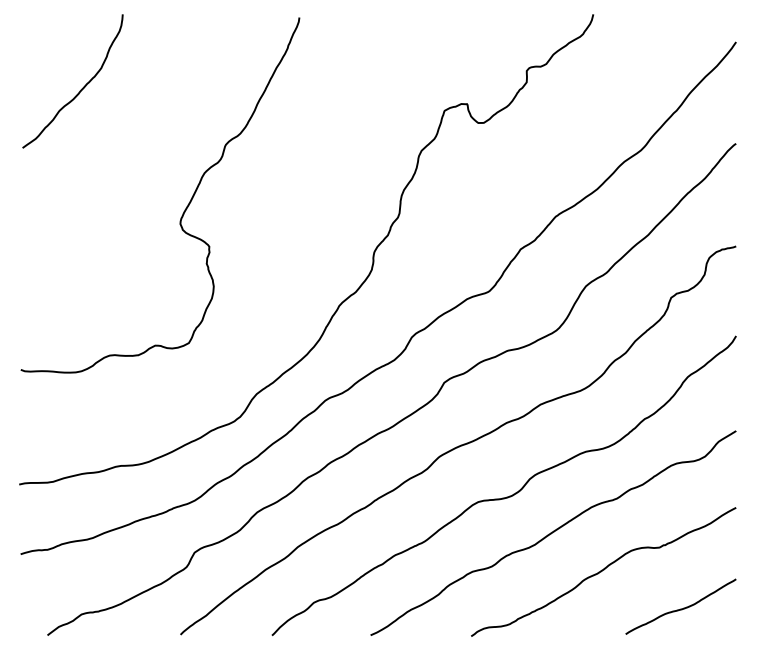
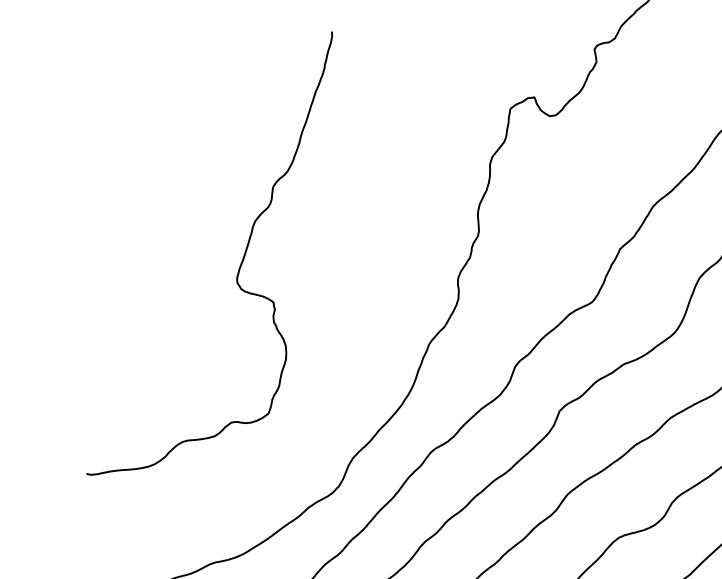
curve: (80, 89) -> (101, 151), removed

